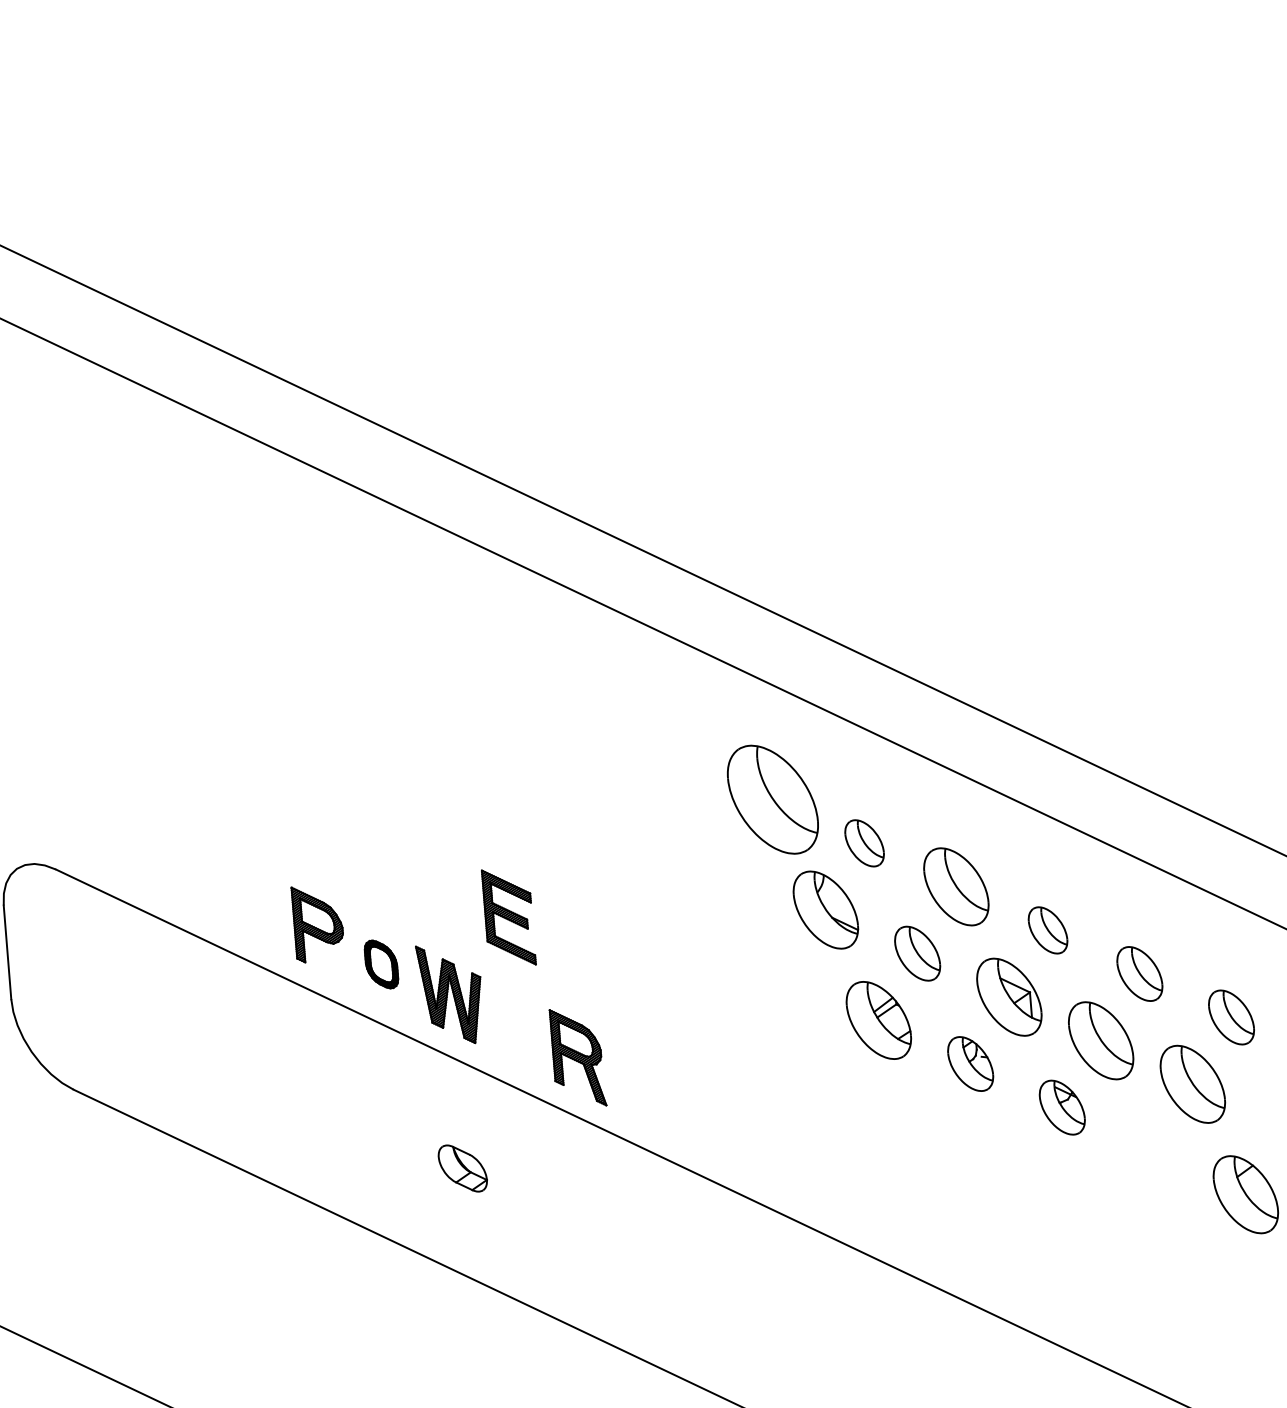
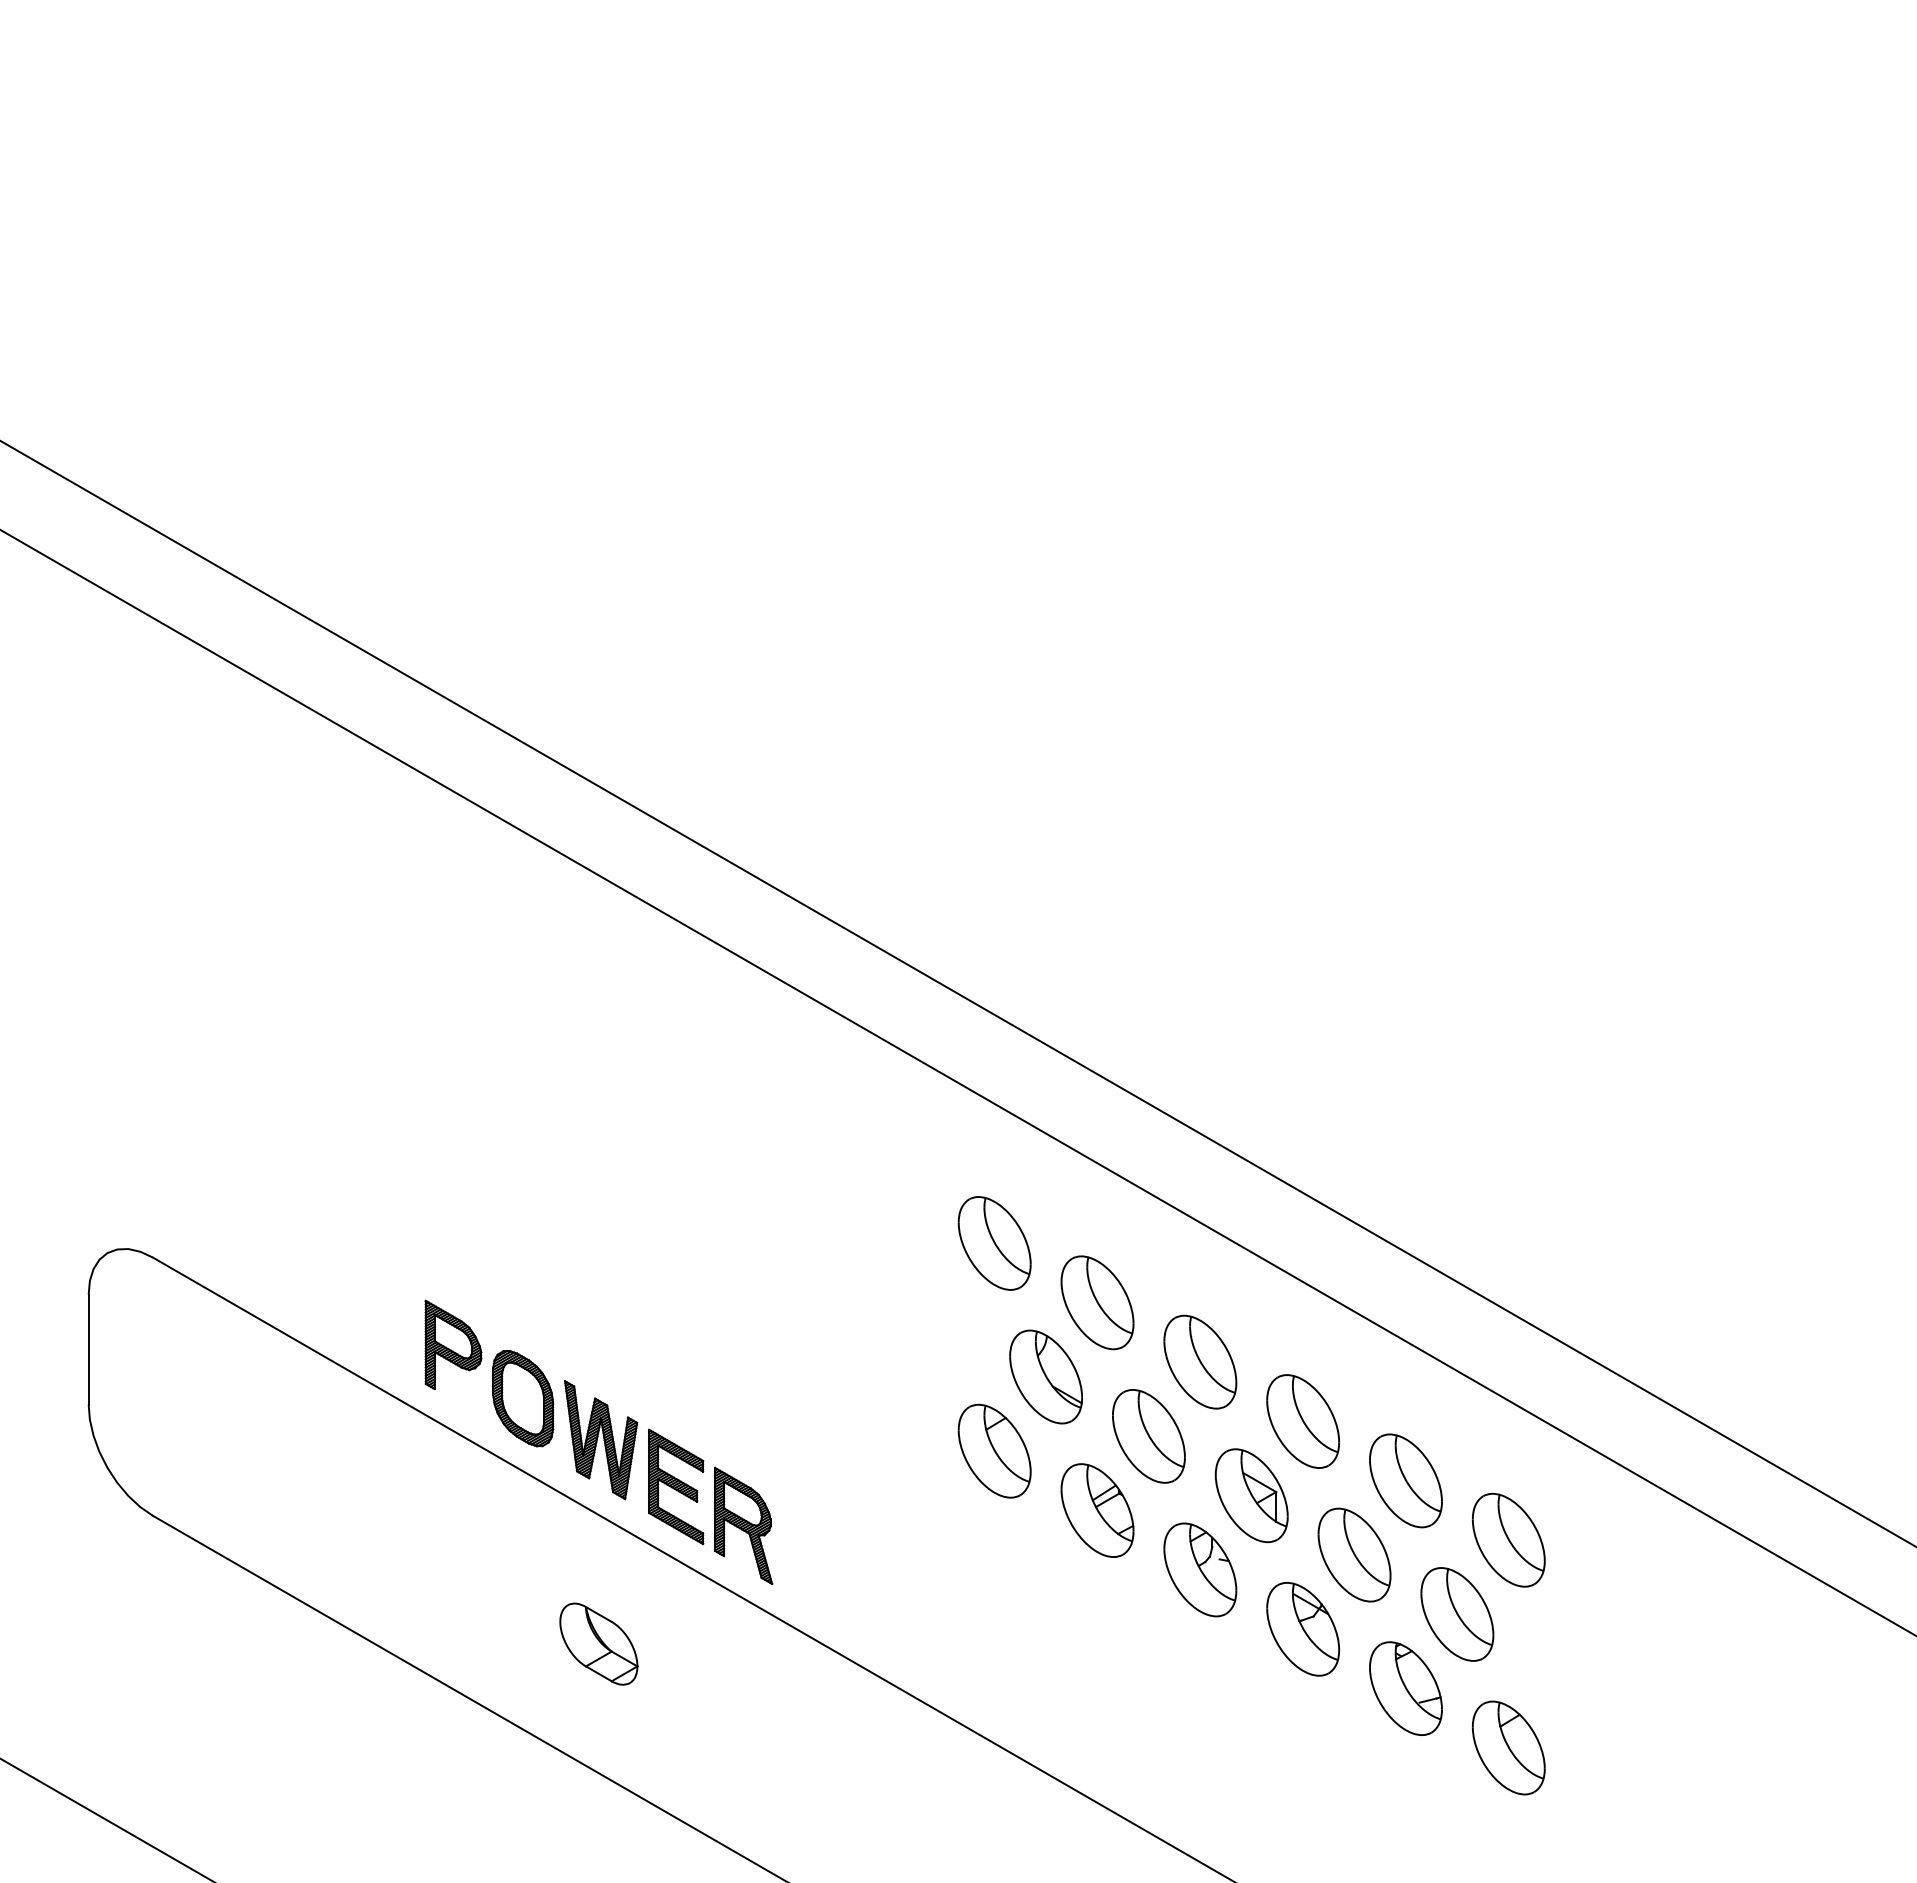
part: (772, 799) -> (994, 1243), size x0.71
part: (864, 843) -> (1097, 1302), size x1.67
part: (509, 917) -> (676, 1486), moved
part: (1047, 930) -> (1302, 1421), size x1.67
part: (917, 953) -> (1148, 1436), size x1.43
part: (381, 964) -> (523, 1398), size x1.67
part: (1139, 973) -> (1405, 1480), size x1.43
part: (786, 976) -> (994, 1450), added
part: (1231, 1016) -> (1508, 1539), size x1.43
part: (970, 1063) -> (1200, 1569), size x1.43
part: (1061, 1107) -> (1302, 1629), size x1.43
part: (1153, 1151) -> (1405, 1688), added
part: (462, 1168) -> (598, 1643), size x1.43

